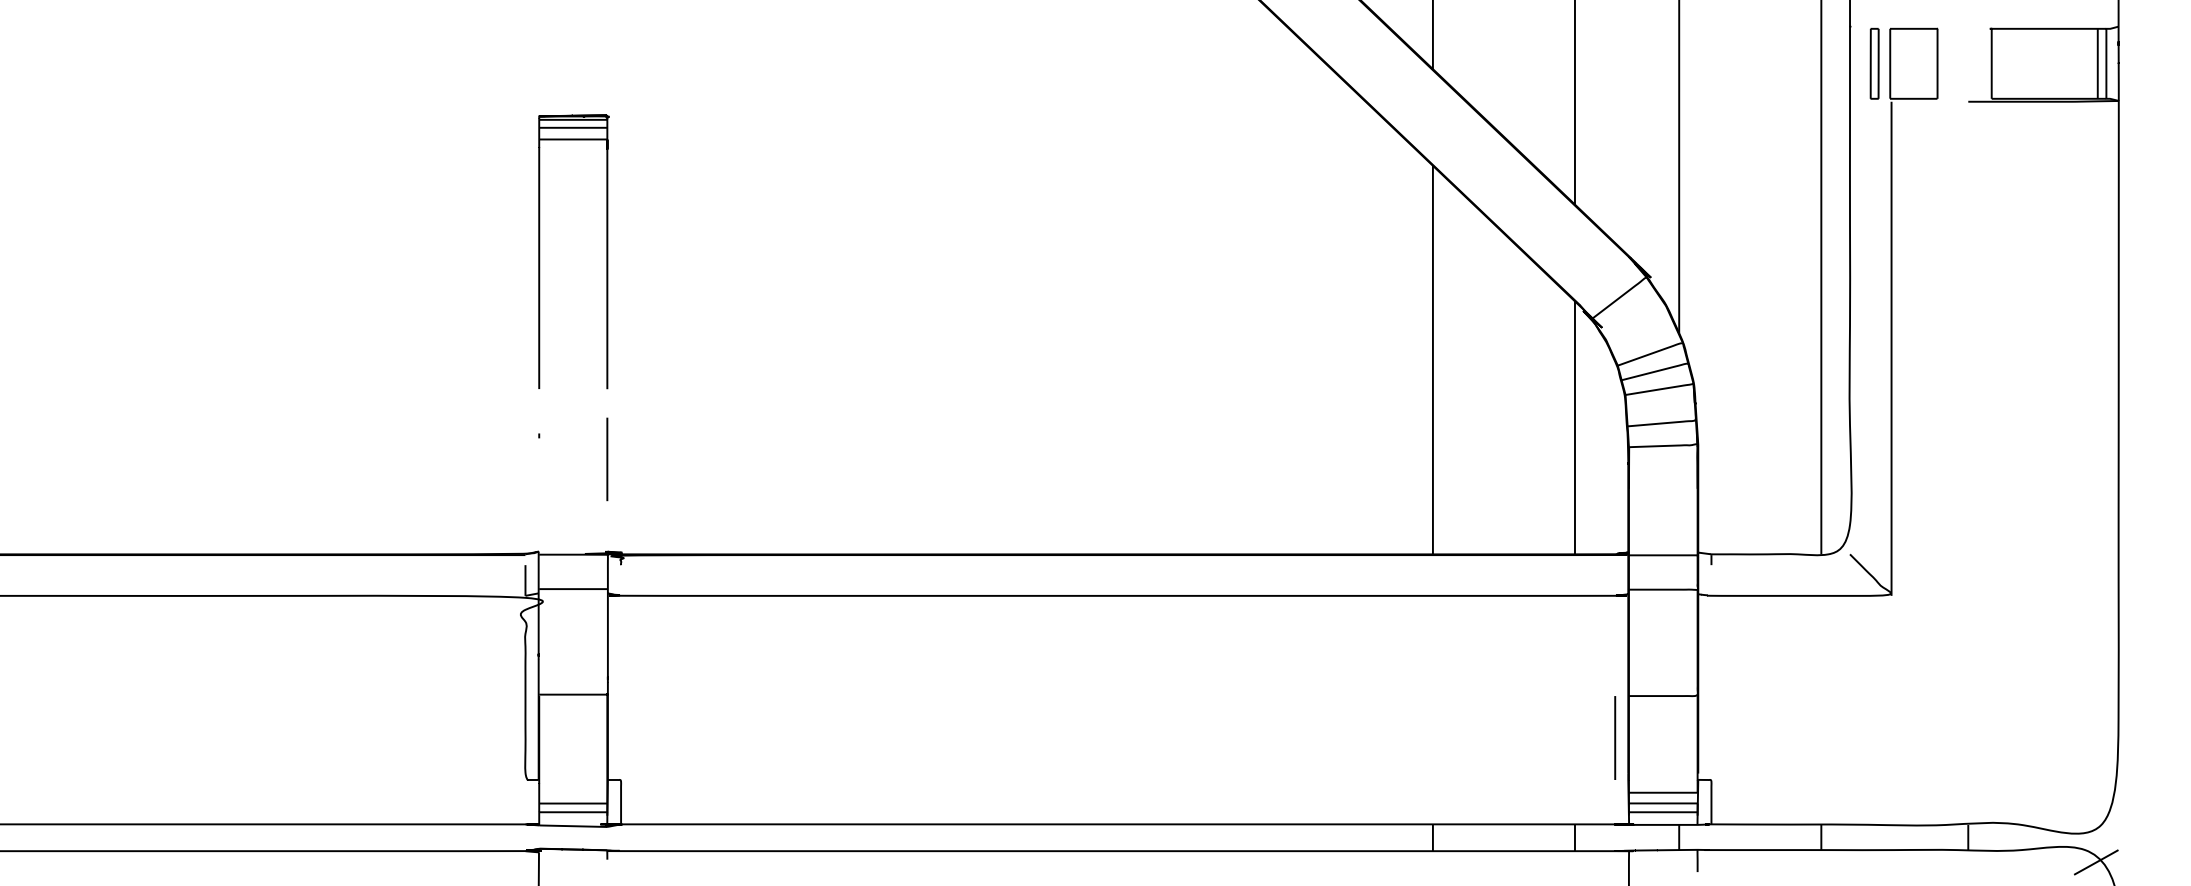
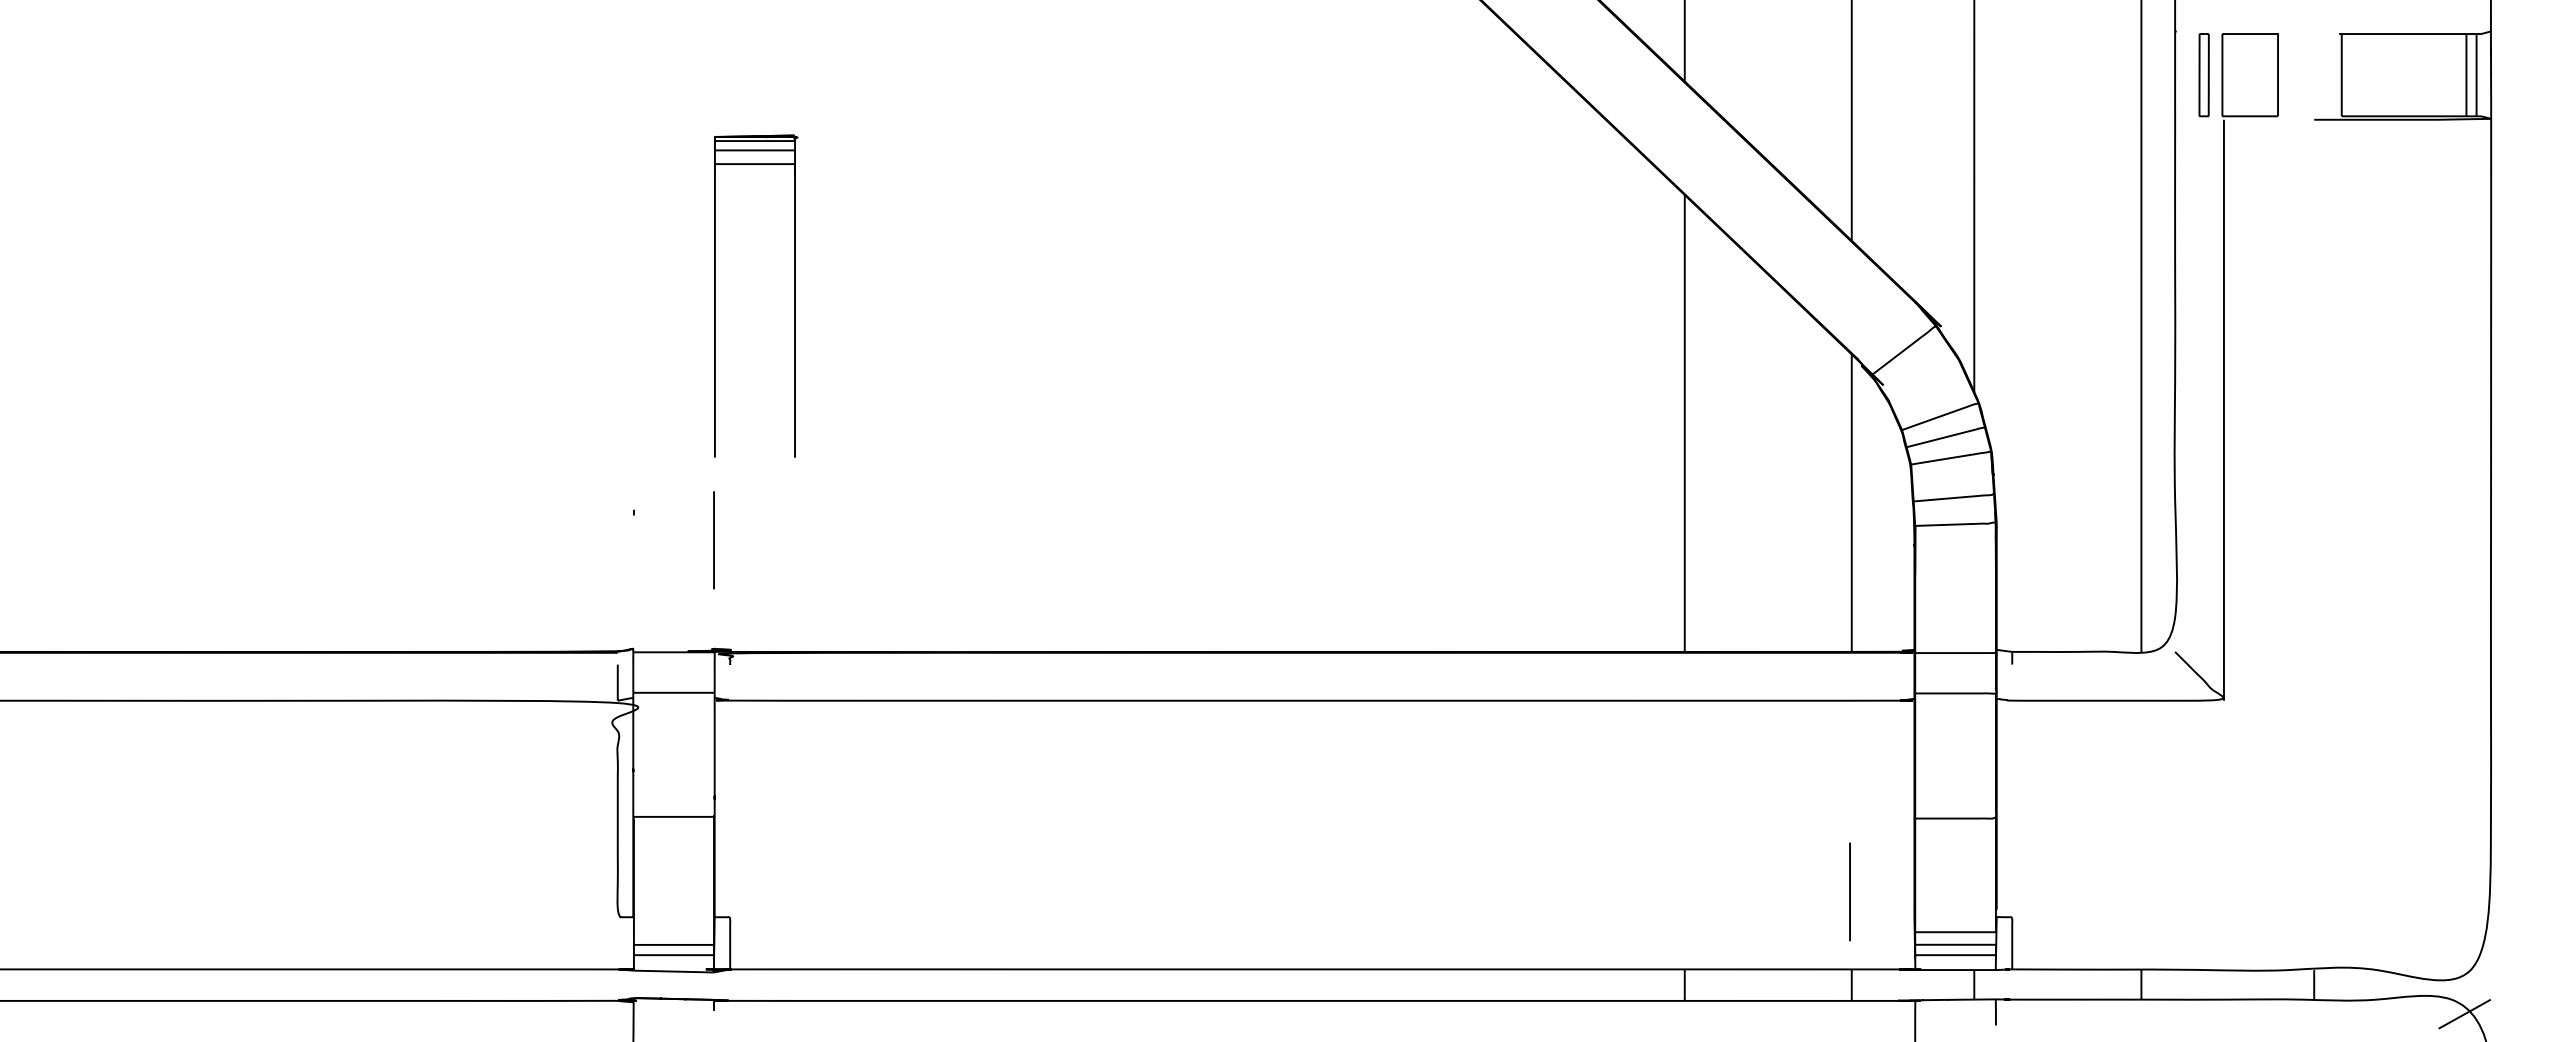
part: (606, 251) -> (794, 295), moved
line: (1614, 737) -> (1849, 891), moved

